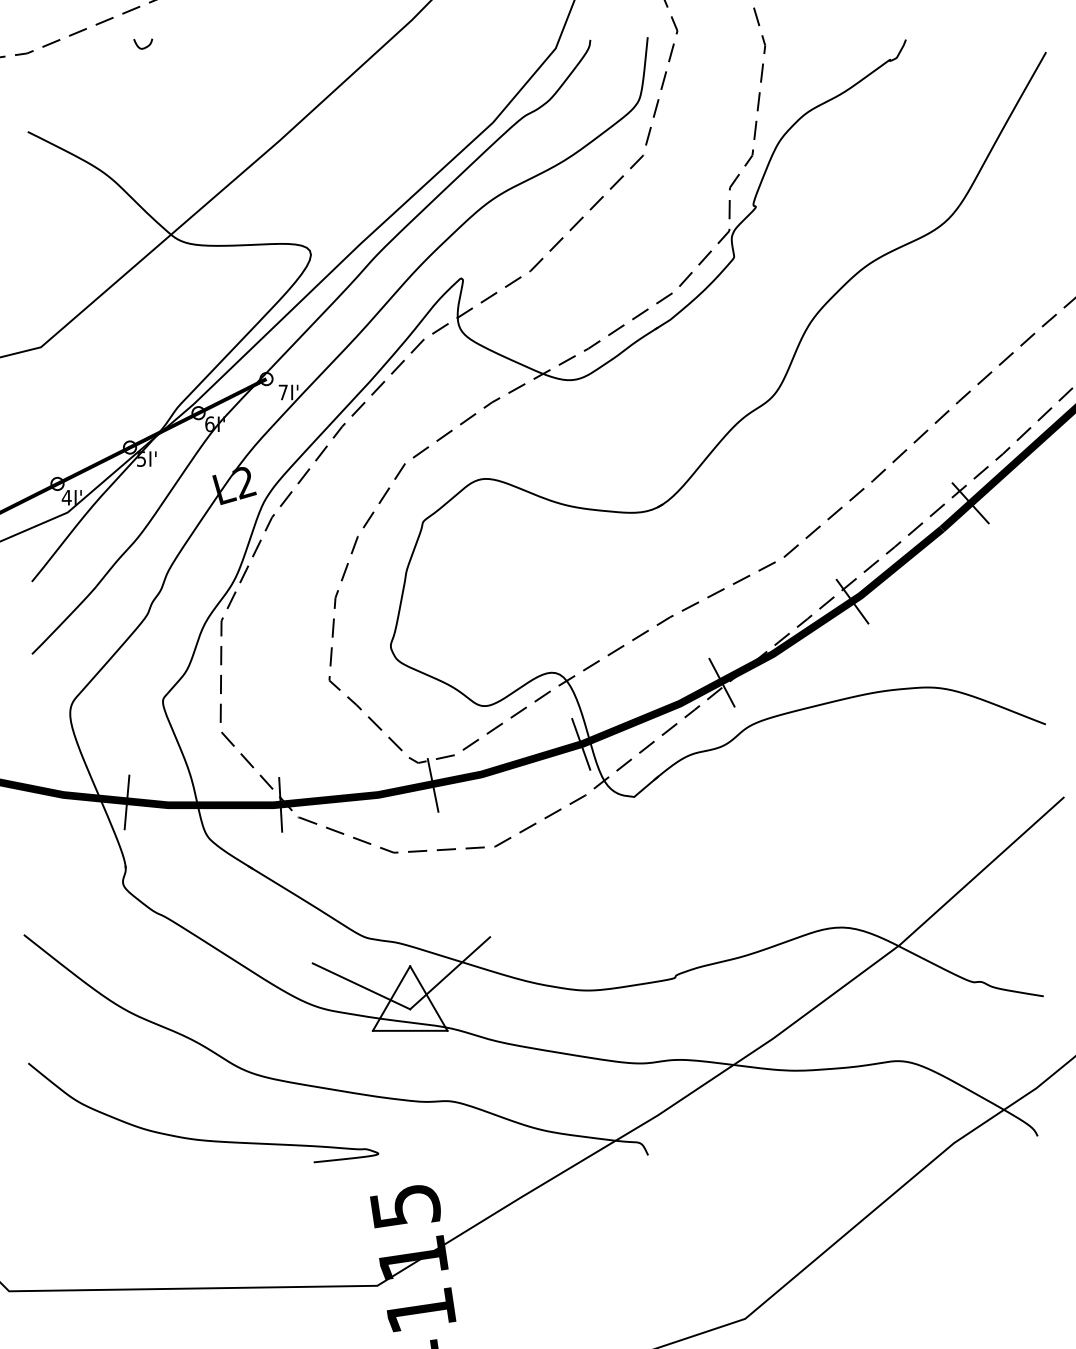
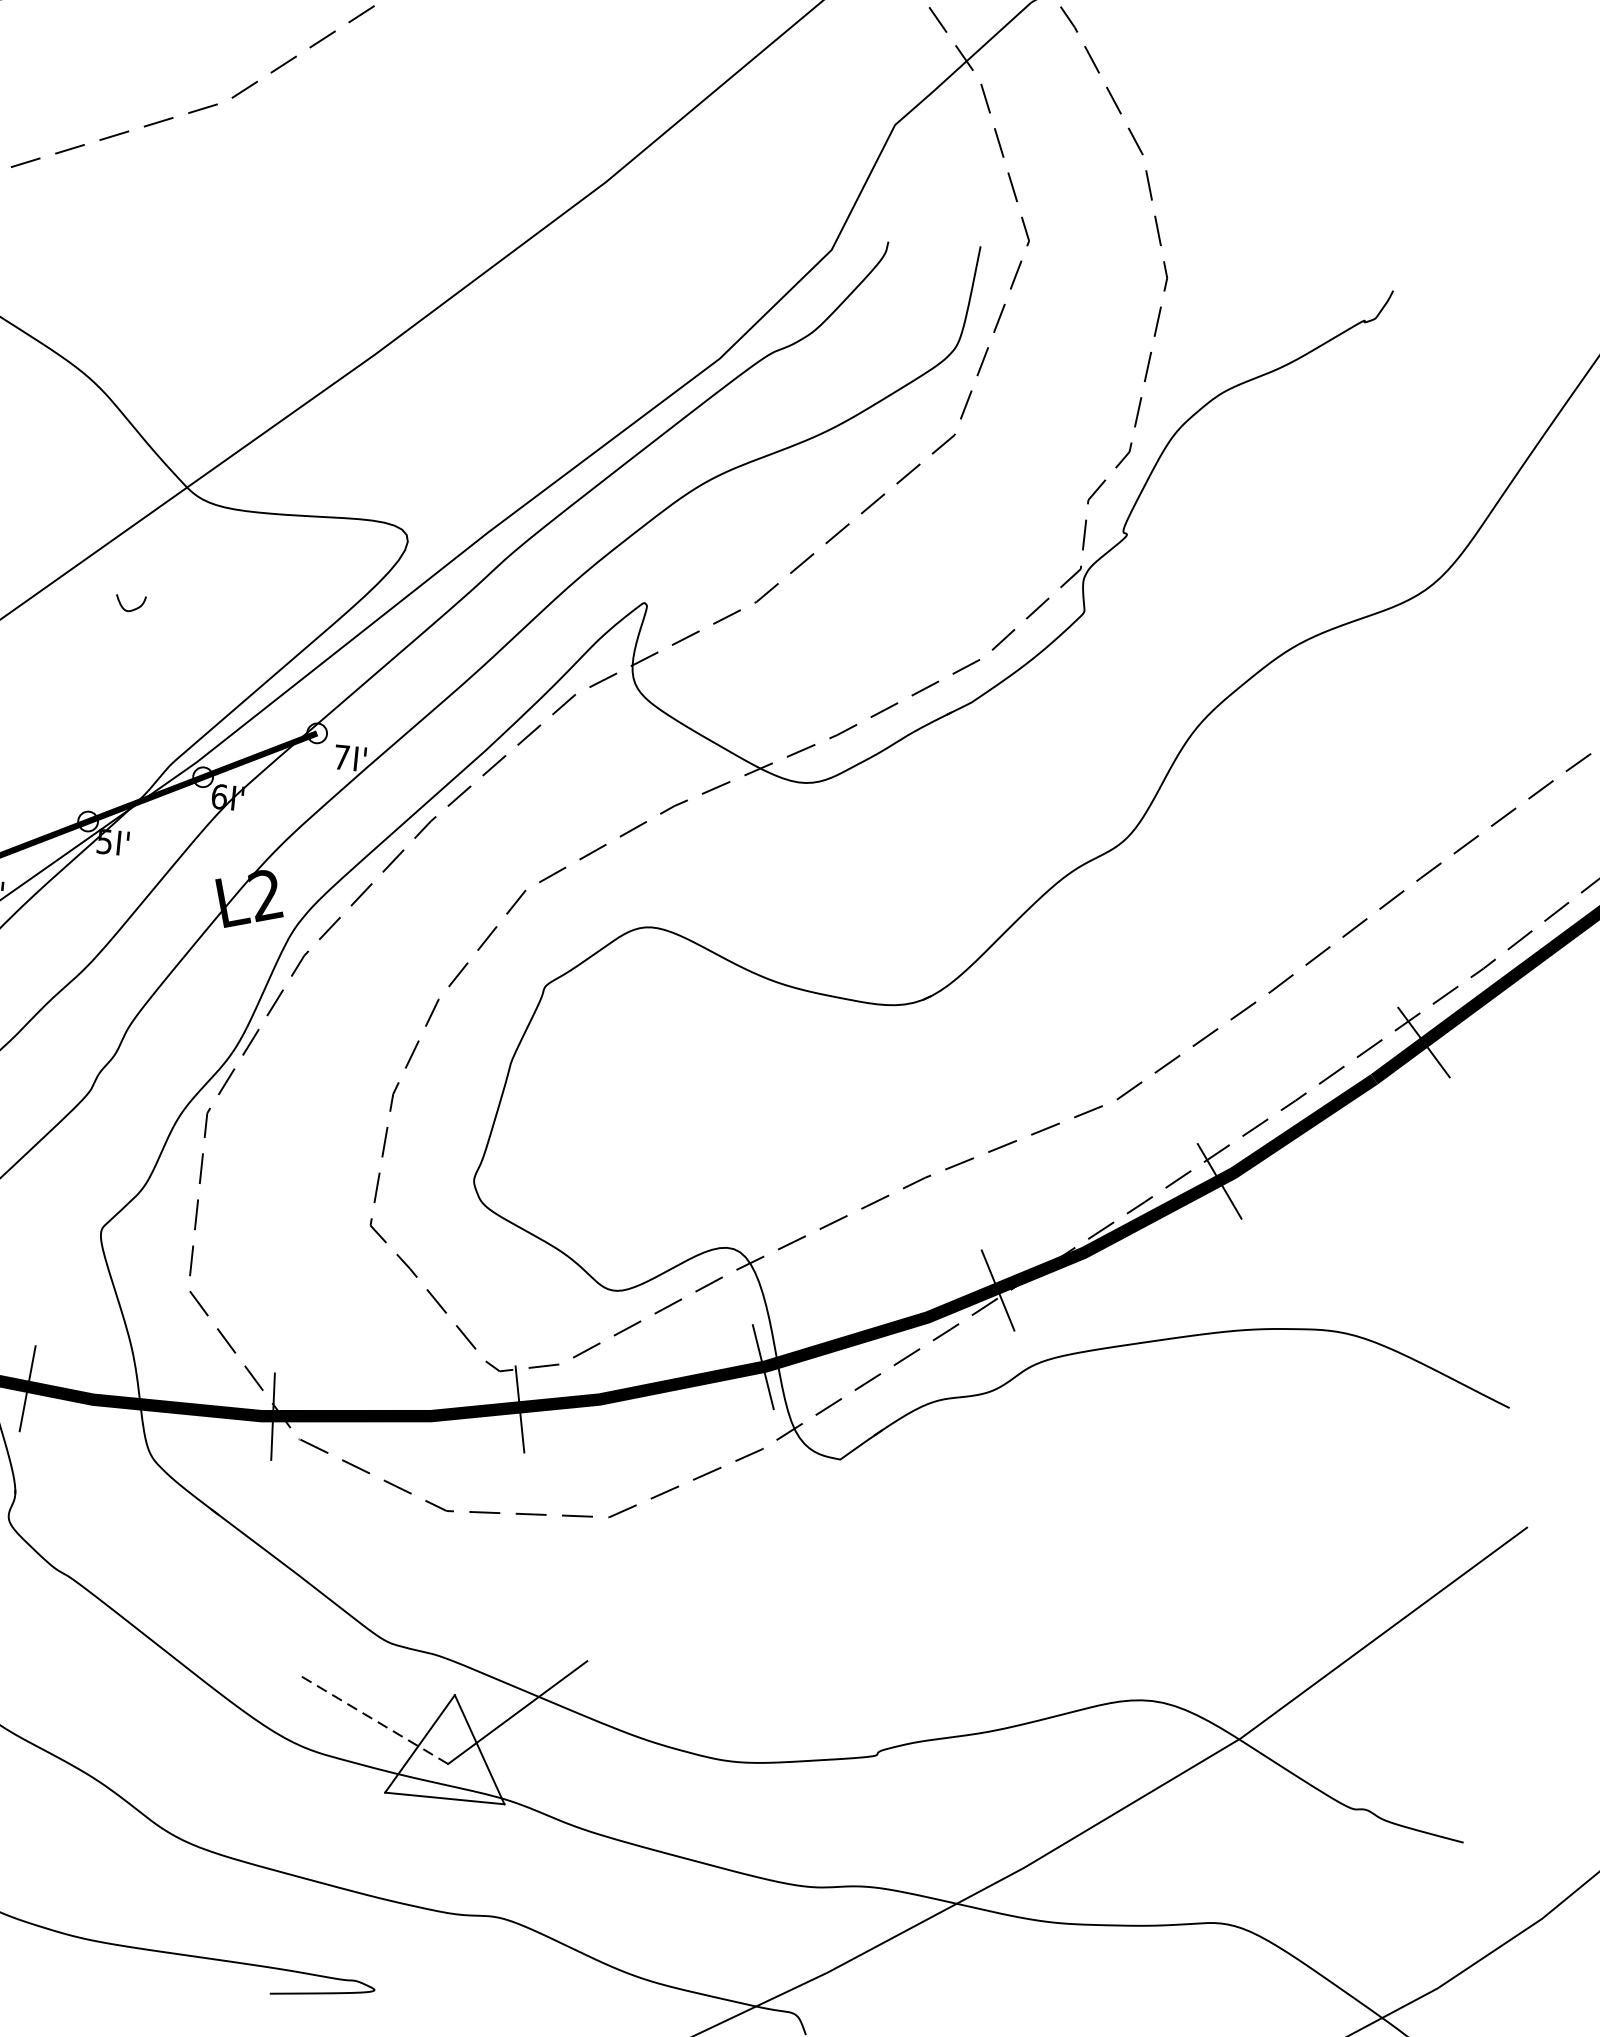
curve: (145, 46) -> (134, 607), moved
line: (361, 986) -> (373, 1719), solid -> dashed

